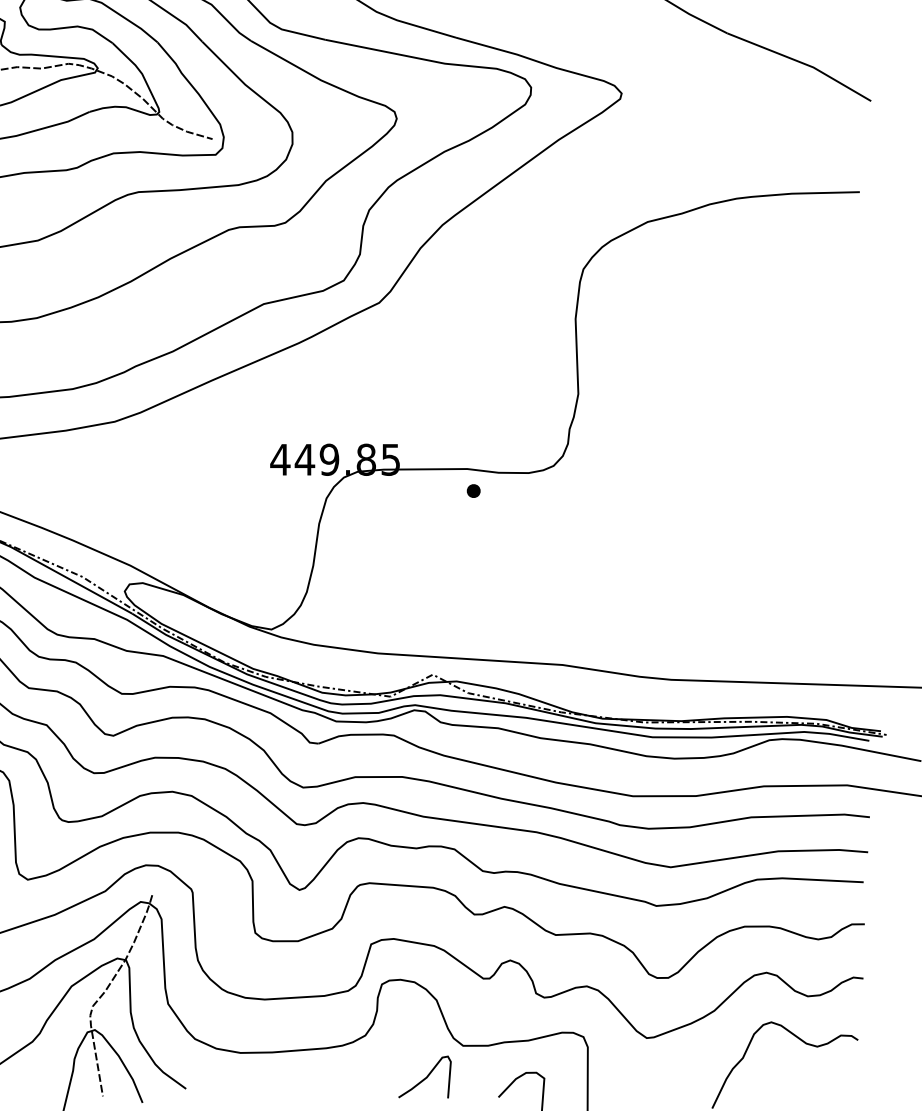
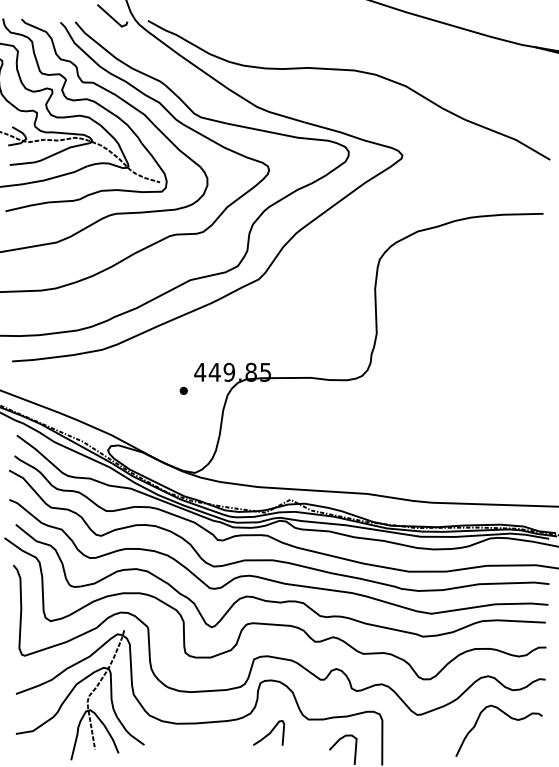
part: (473, 490) -> (183, 390), moved
curve: (425, 1076) -> (269, 732), moved

